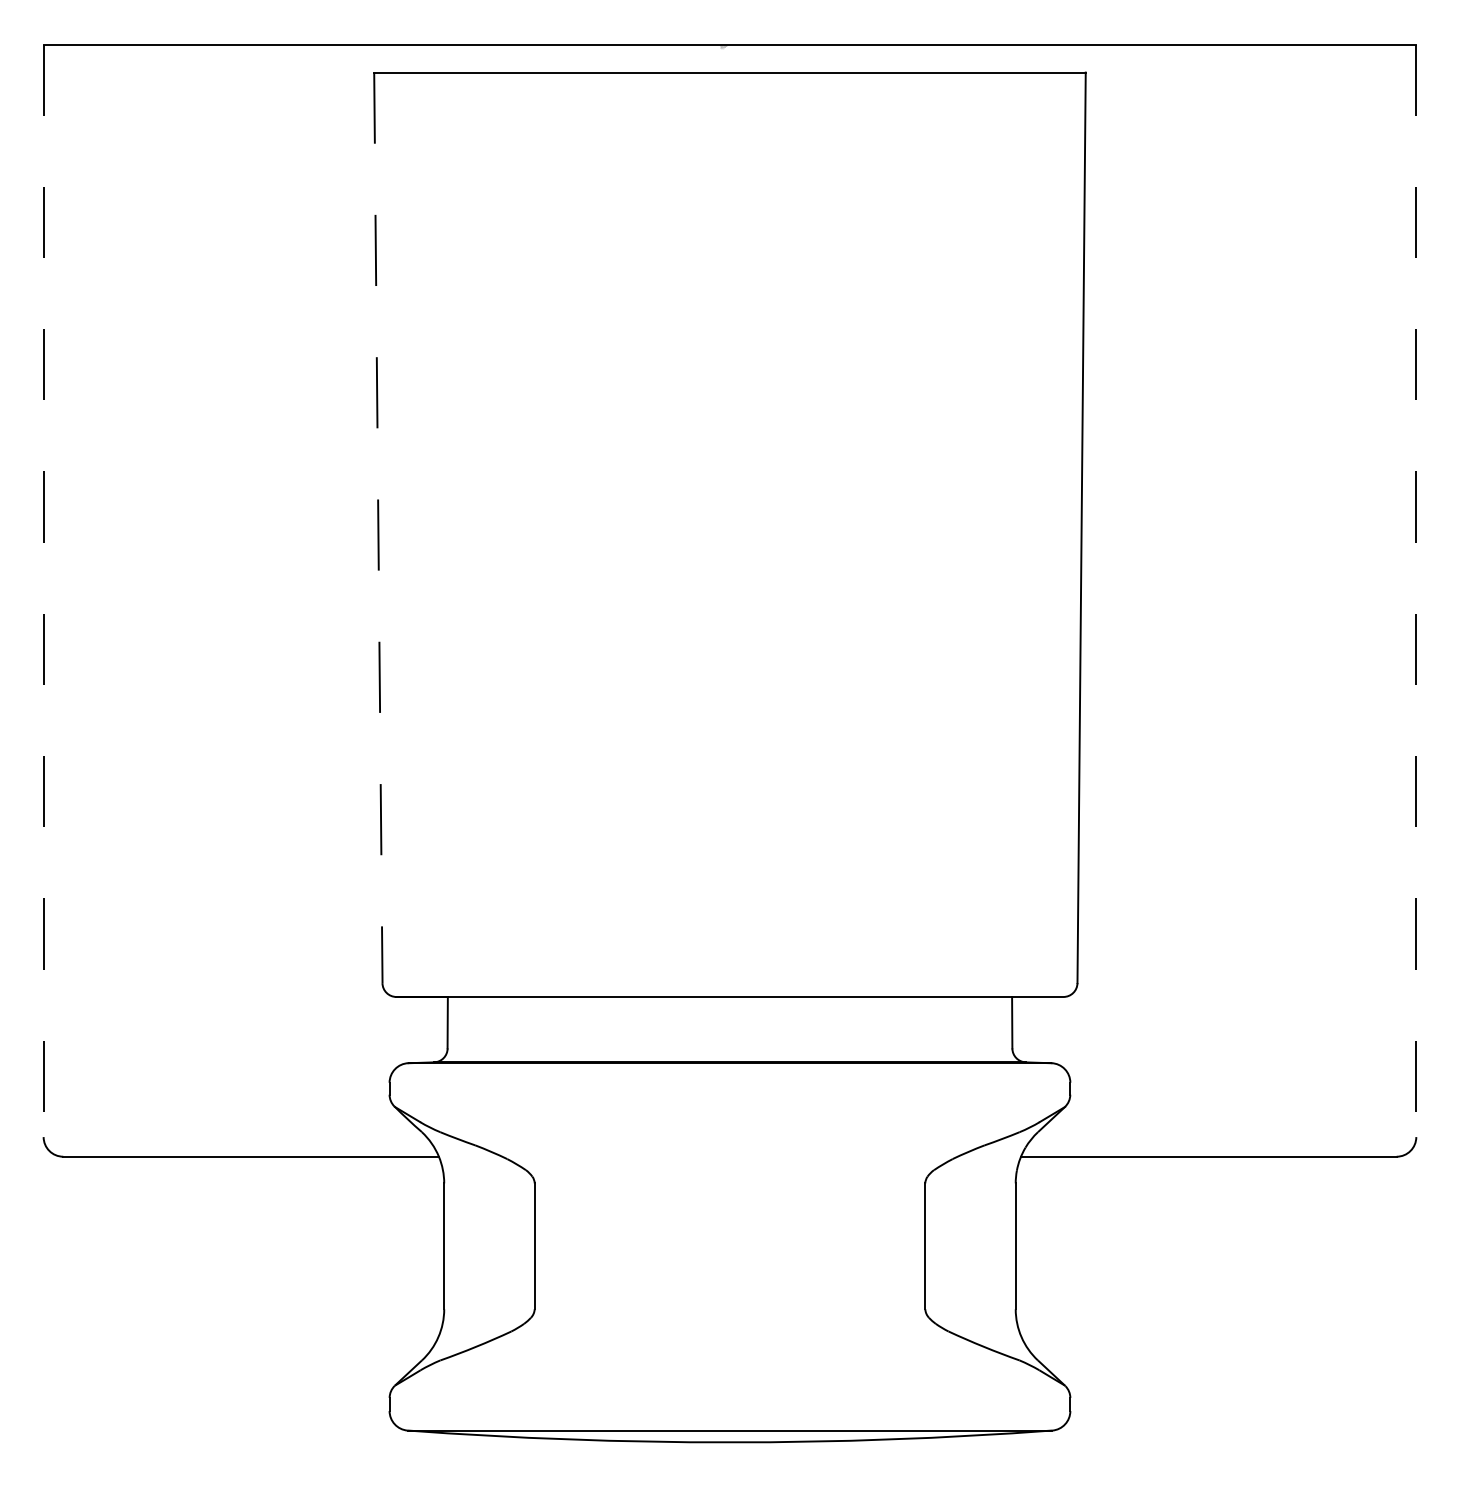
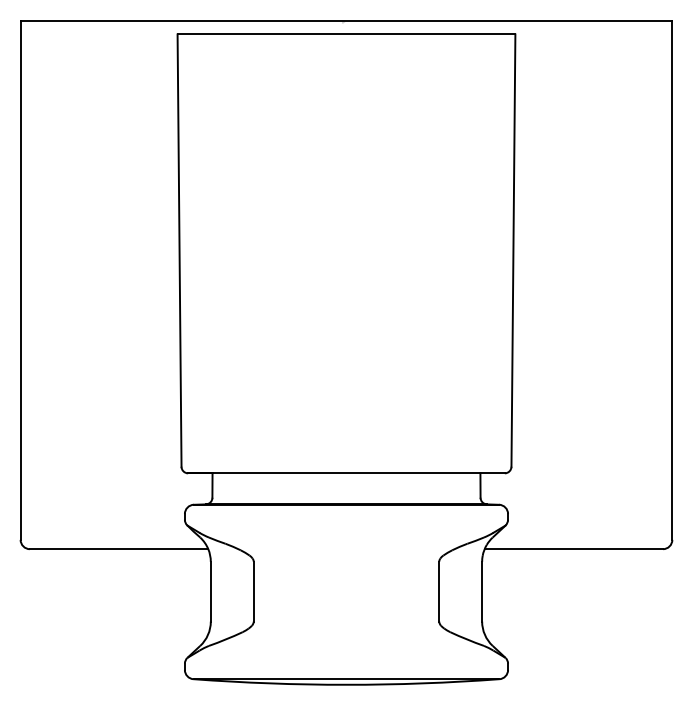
line: (378, 529) -> (179, 251), dashed -> solid
line: (43, 592) -> (20, 281), dashed -> solid
line: (1416, 592) -> (672, 281), dashed -> solid

